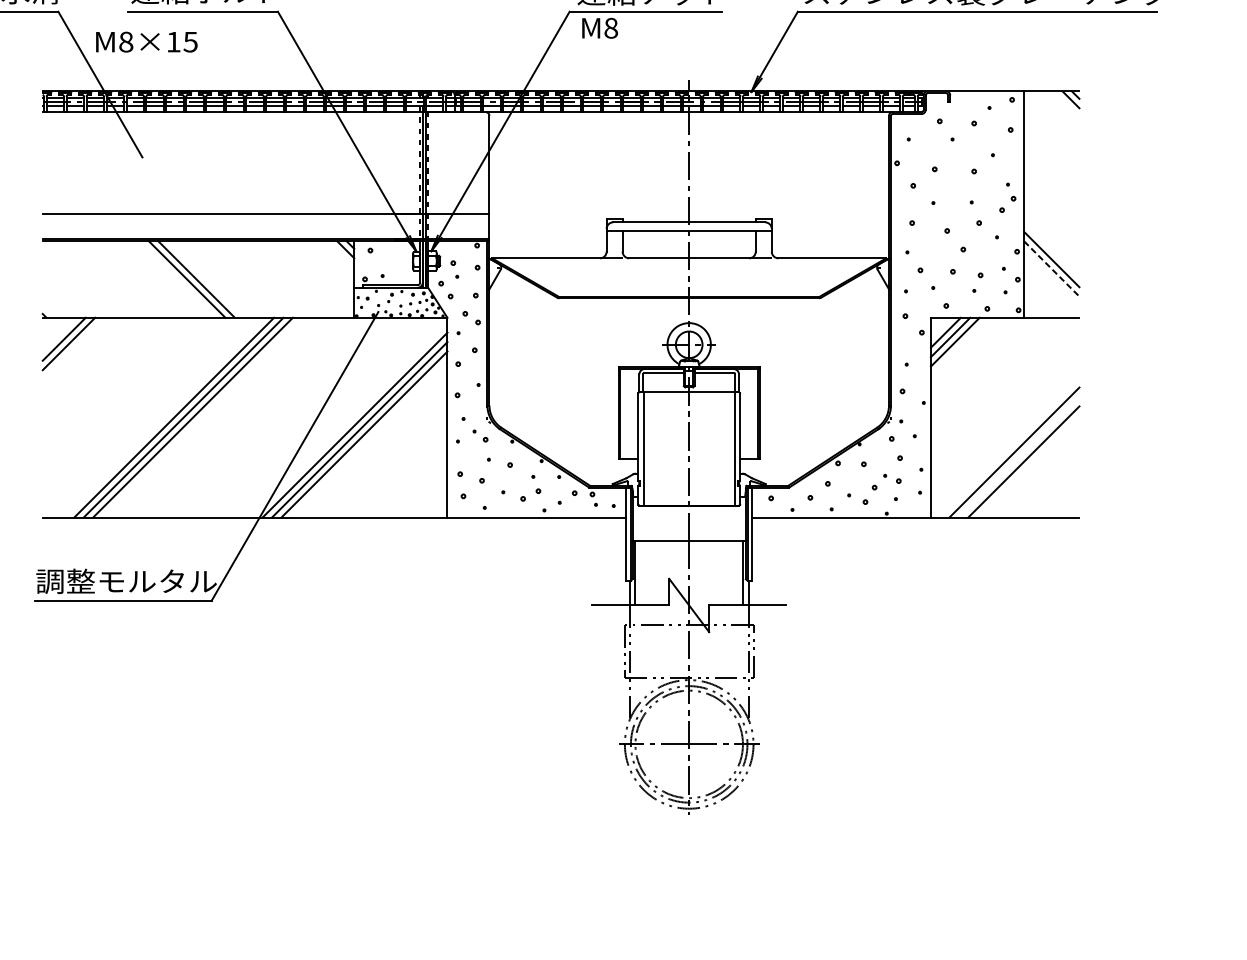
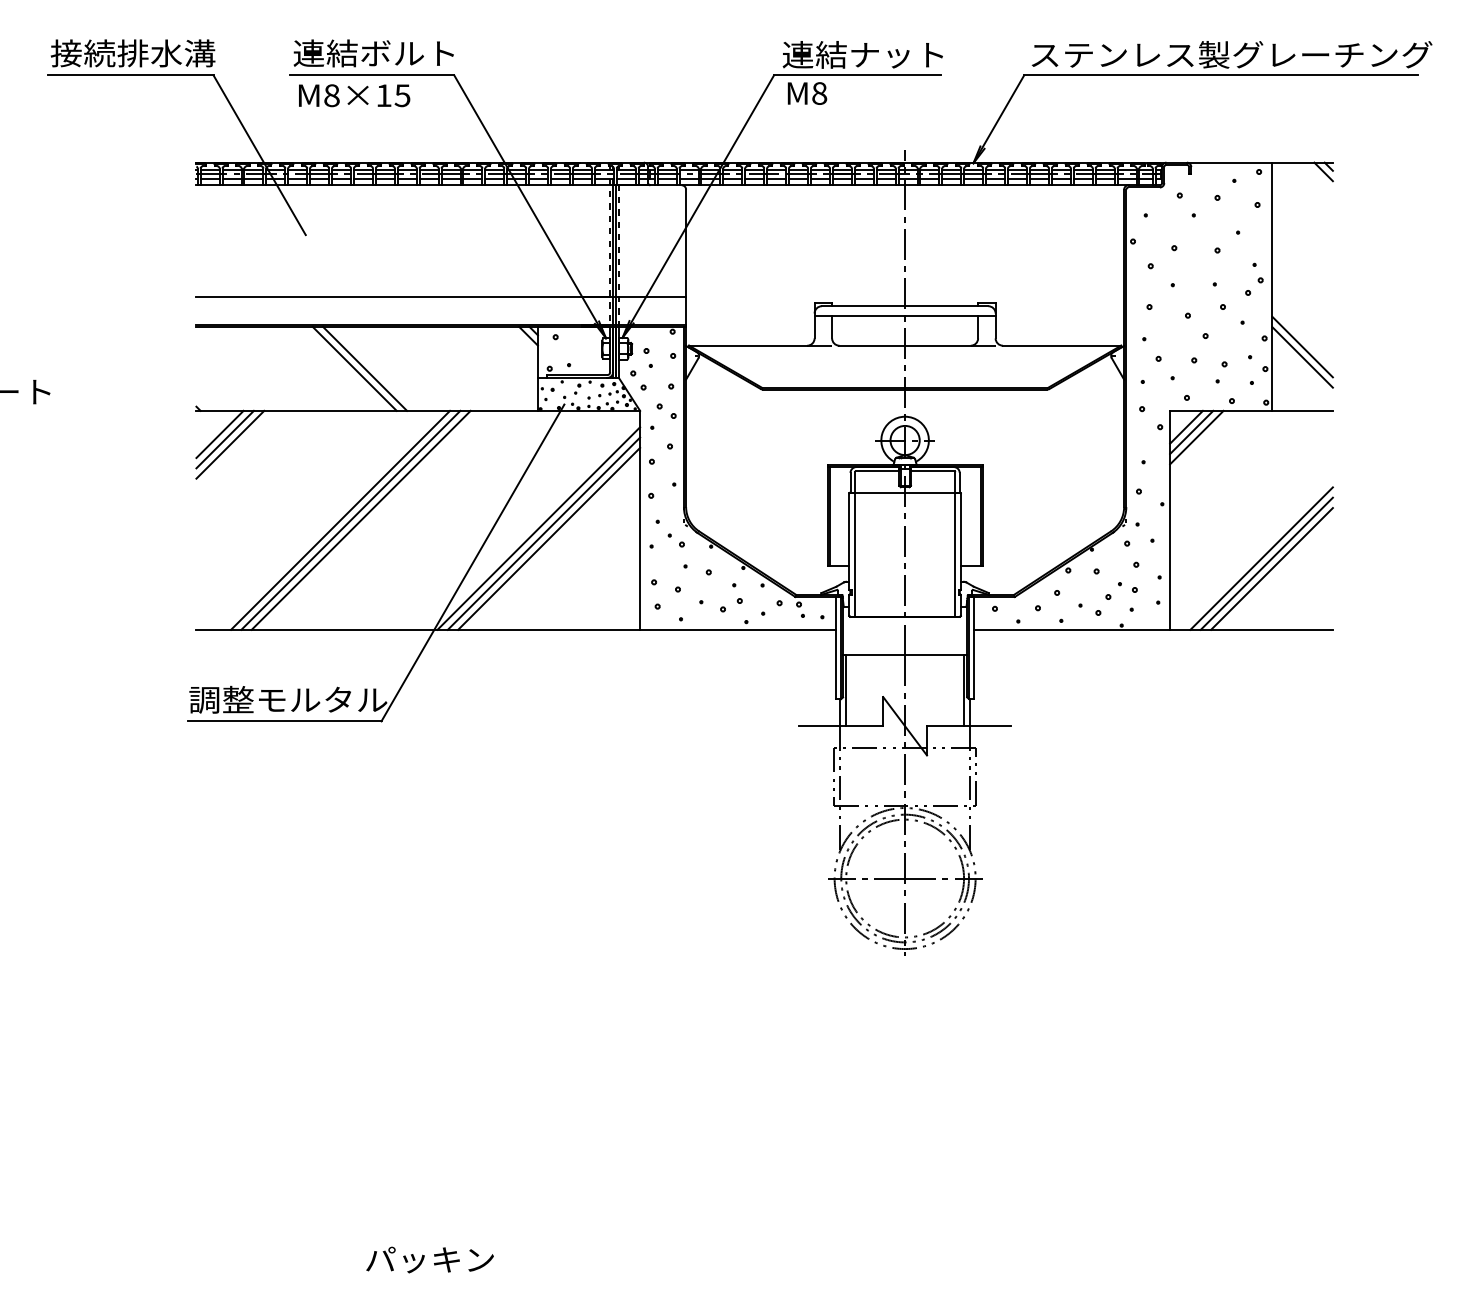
text: (146, 41) -> (354, 95), moved
line: (1051, 269) -> (1302, 357), dashed -> solid
line: (73, 348) -> (230, 444), added
line: (1018, 457) -> (1266, 563), added

